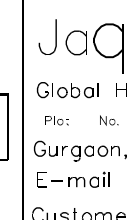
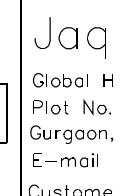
part: (108, 47) -> (96, 42), size x0.71
part: (56, 120) -> (50, 107), size x1.67
part: (109, 120) -> (97, 107), size x1.67

